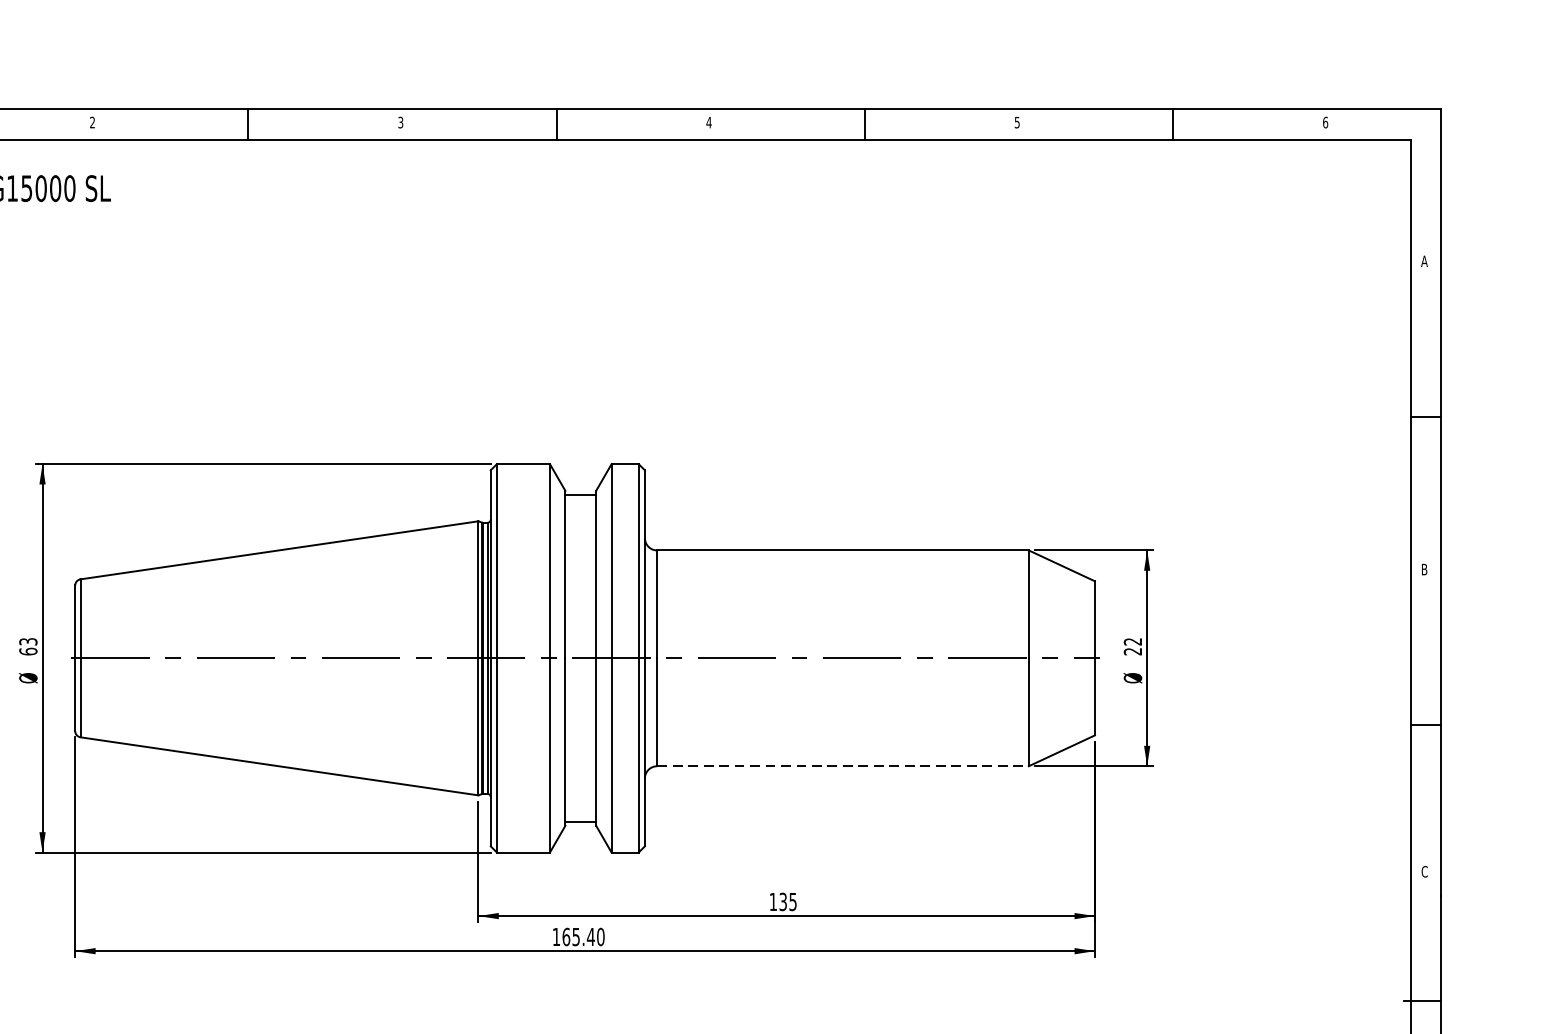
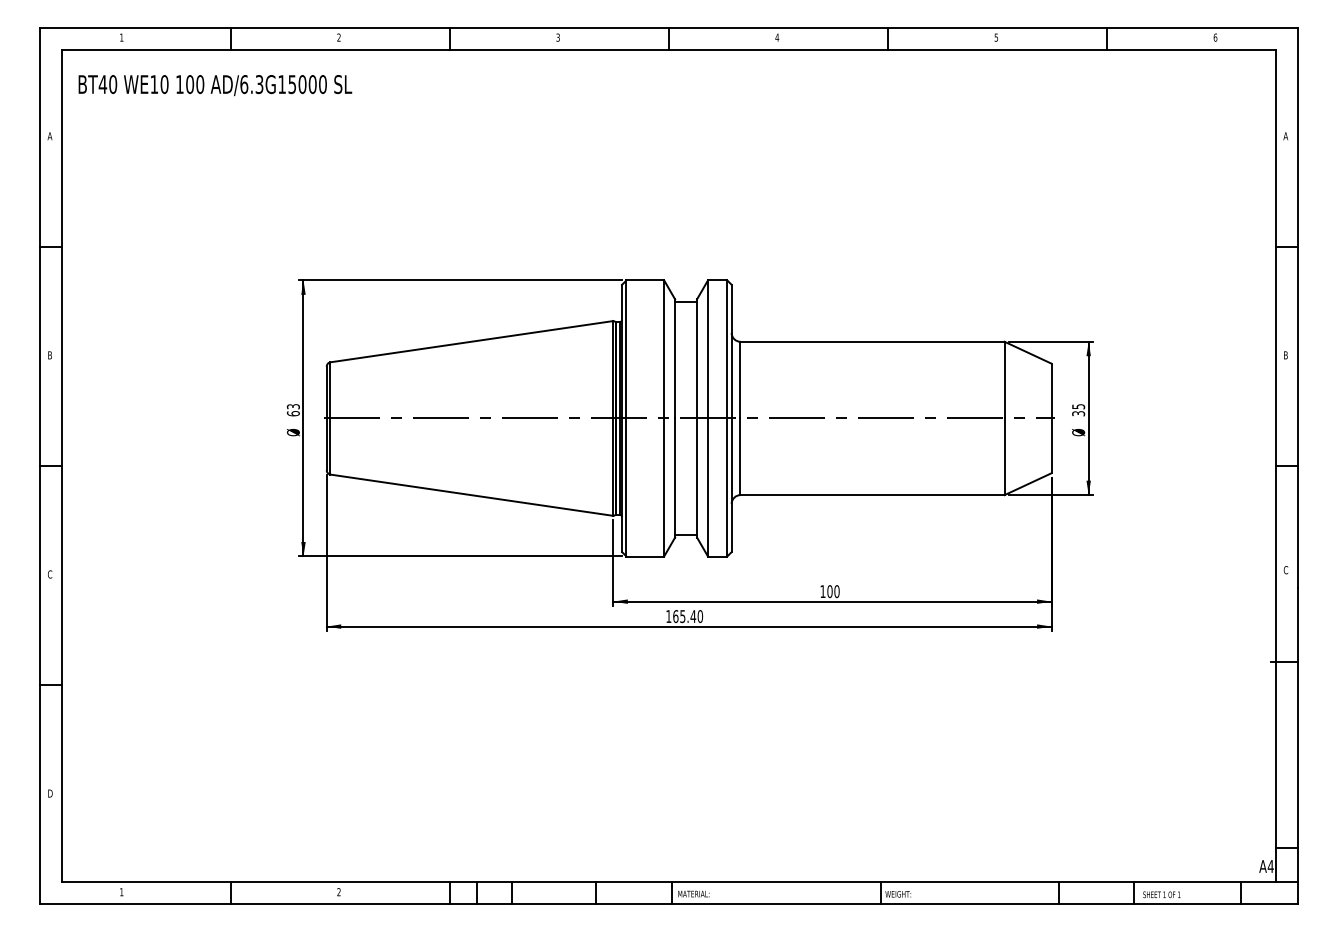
text: (1132, 647) -> (1078, 410), 22 -> 35
line: (844, 766) -> (873, 495), dashed -> solid
text: (788, 901) -> (833, 591), 135 -> 100

